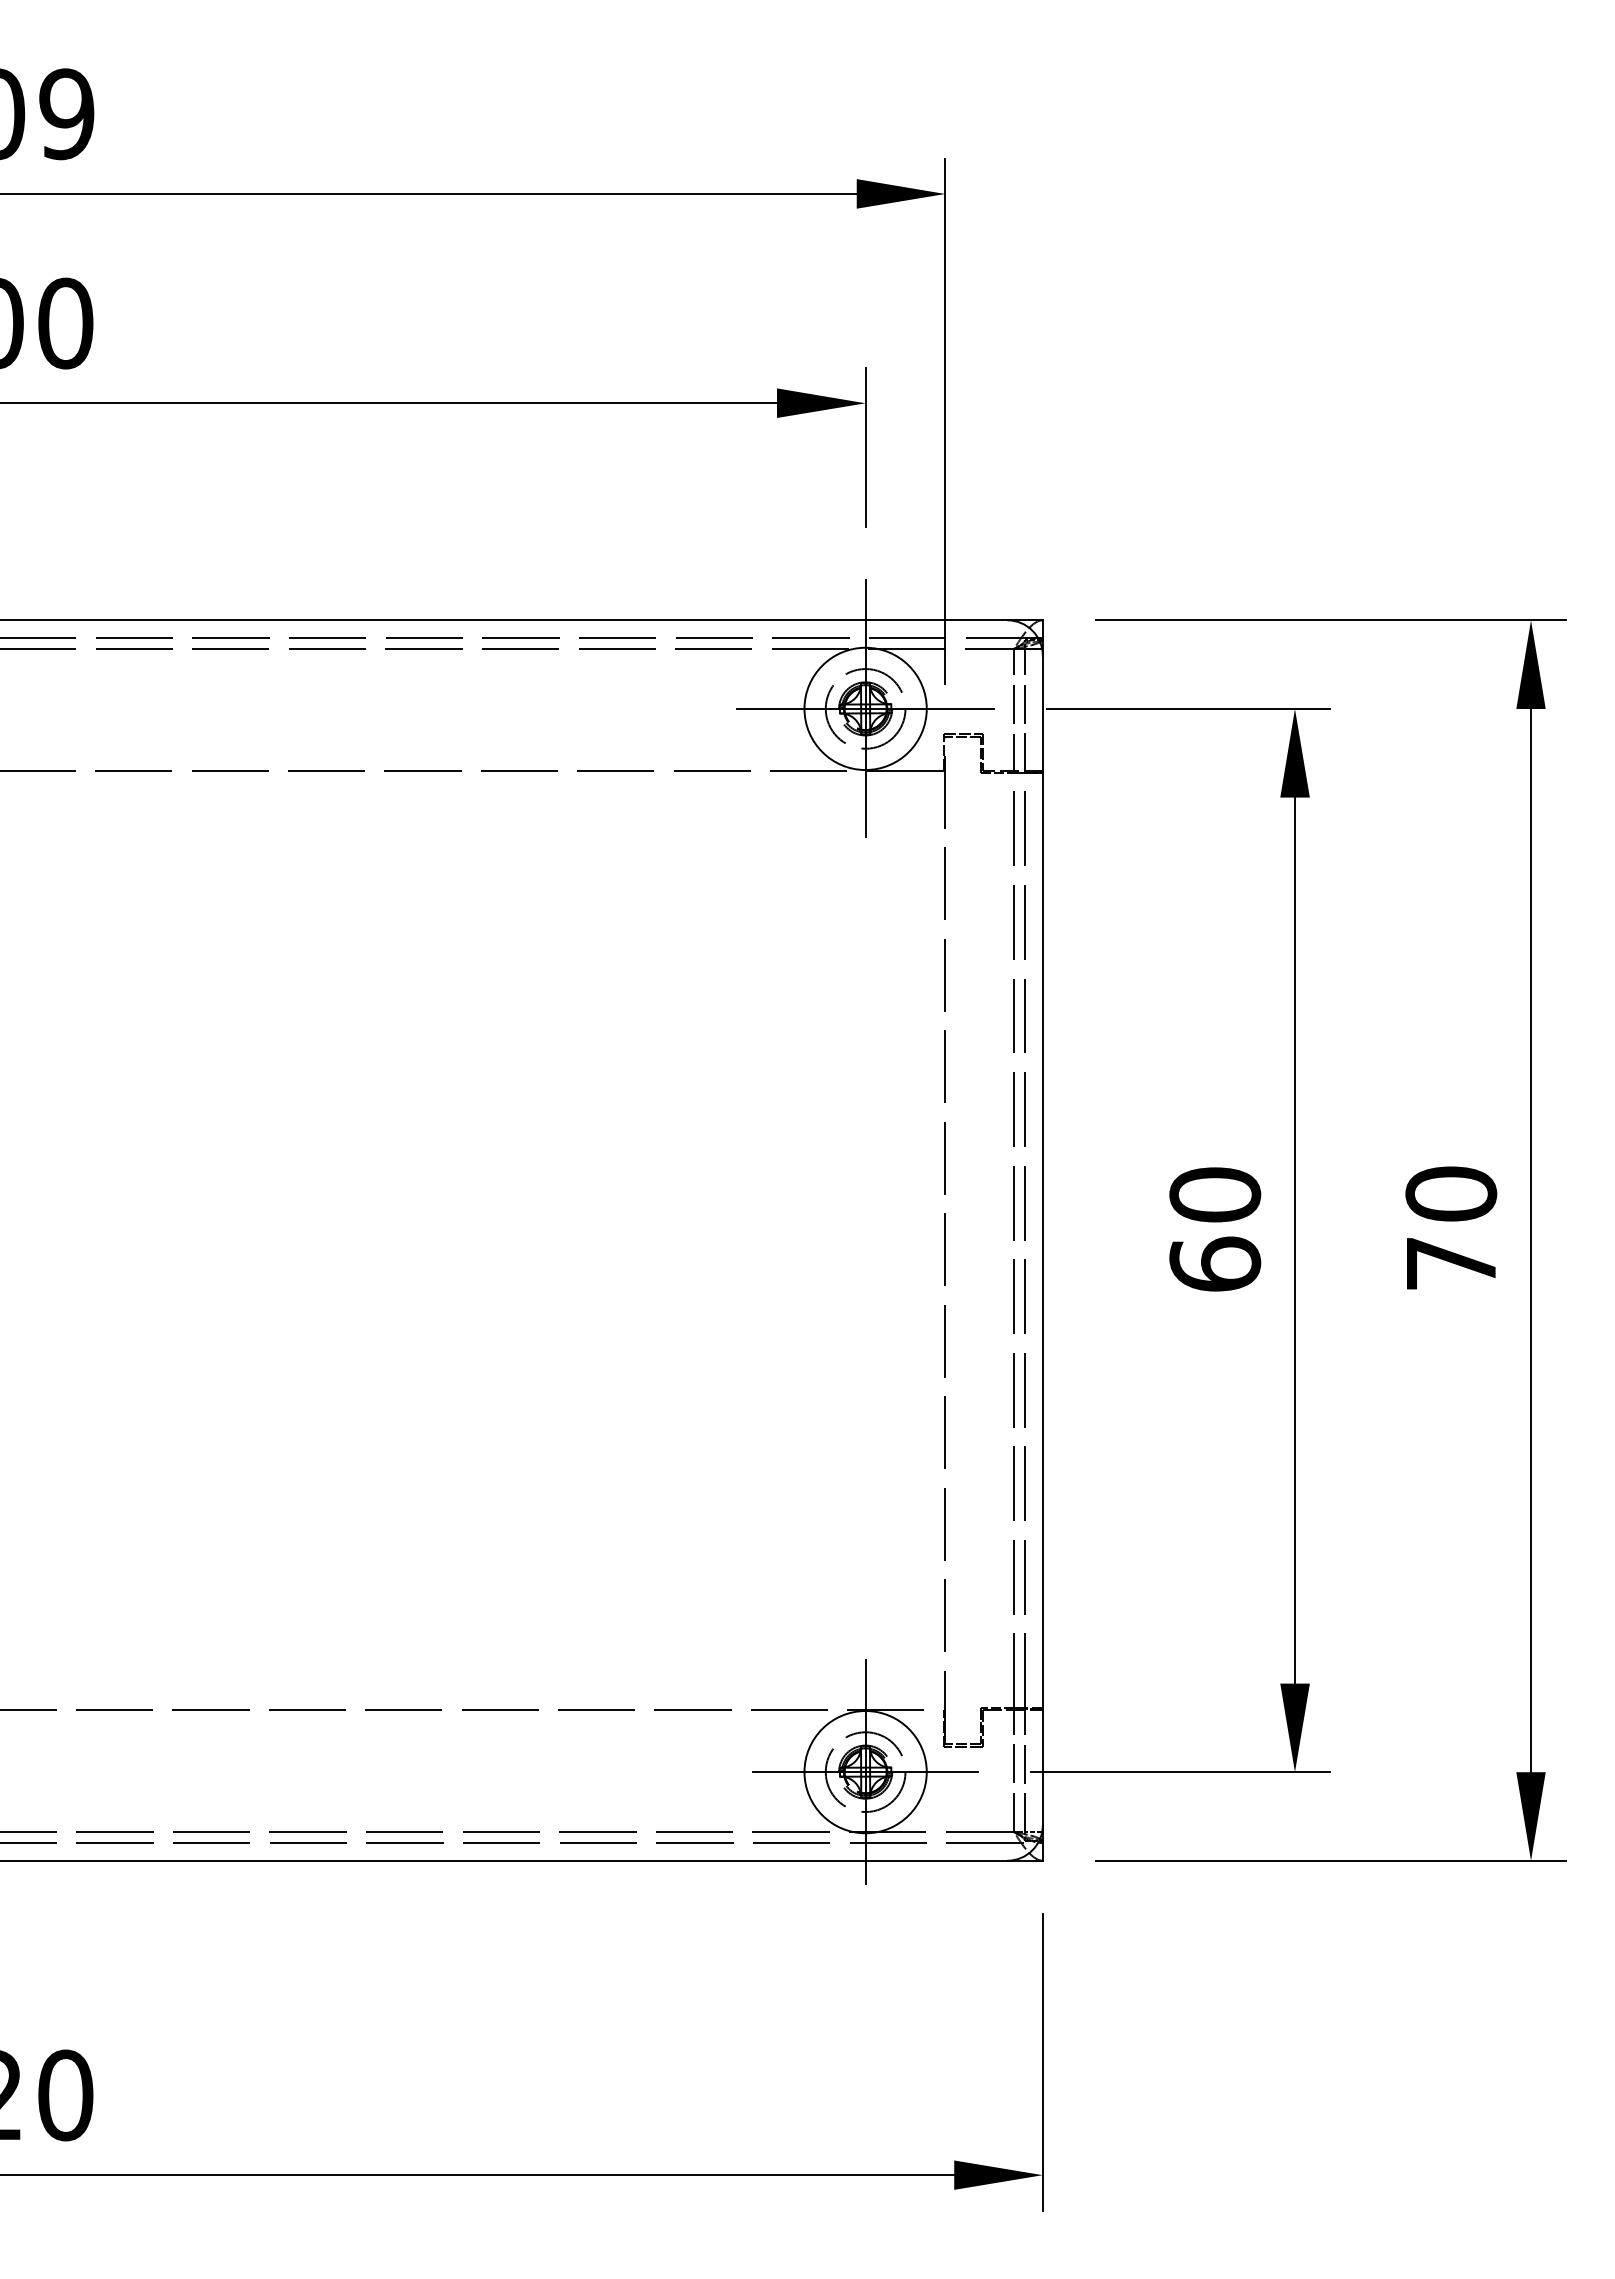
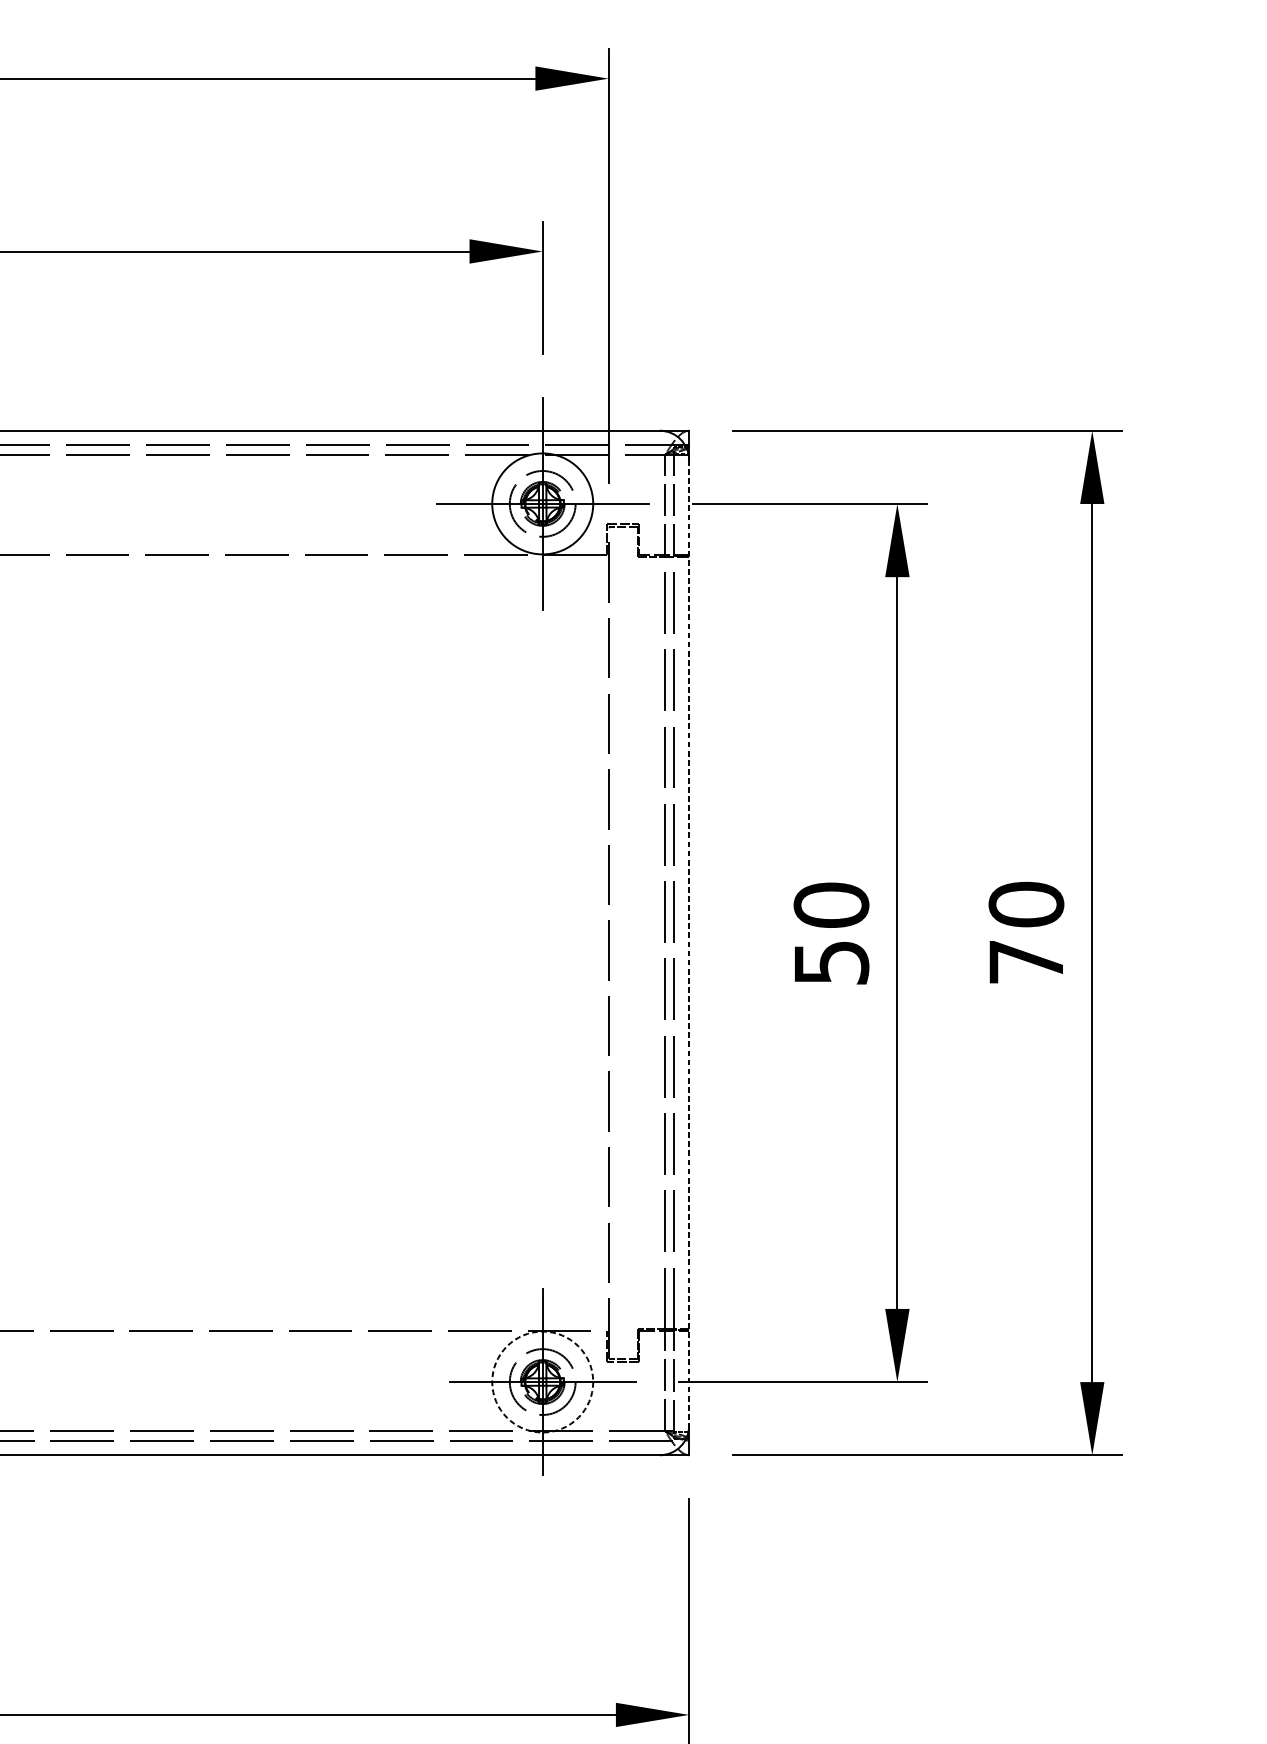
line: (1042, 1240) -> (688, 942), solid -> dashed
text: (1215, 1263) -> (831, 961), 60 -> 50
circle: (865, 1772) -> (542, 1382), solid -> dashed

